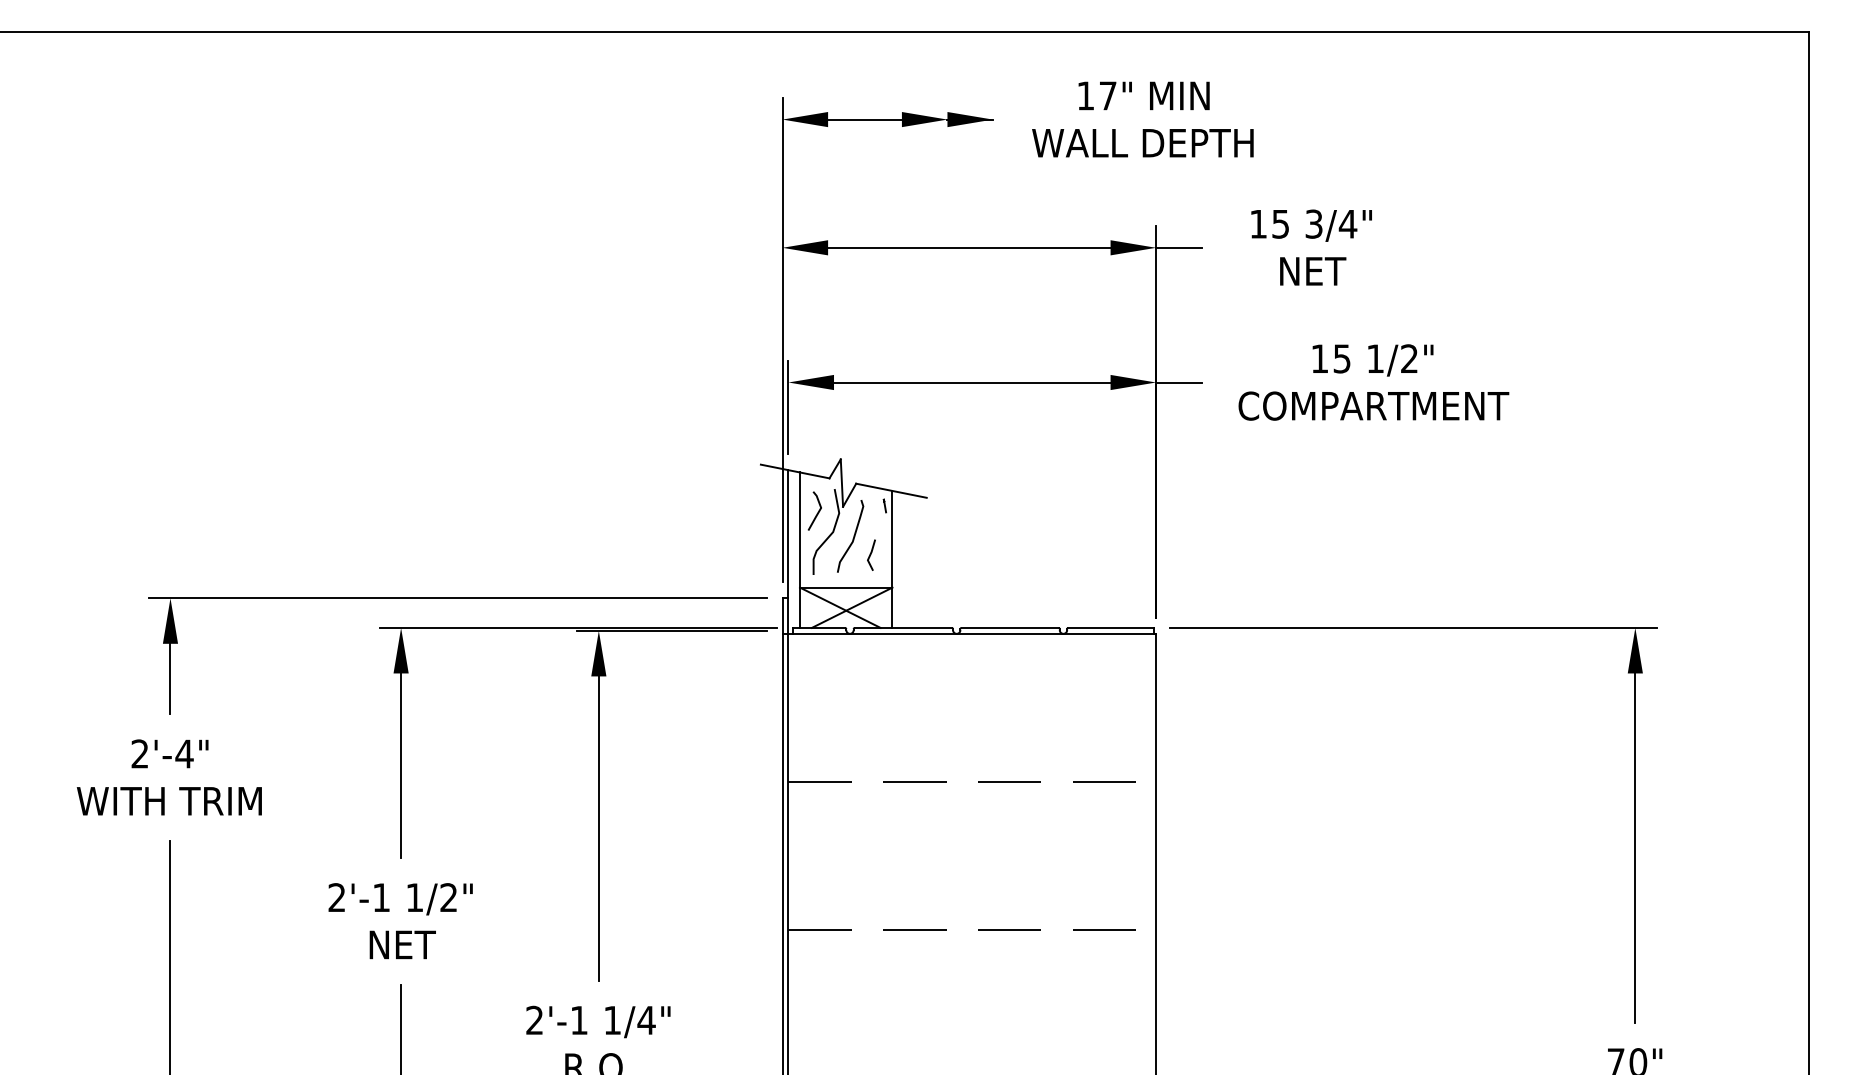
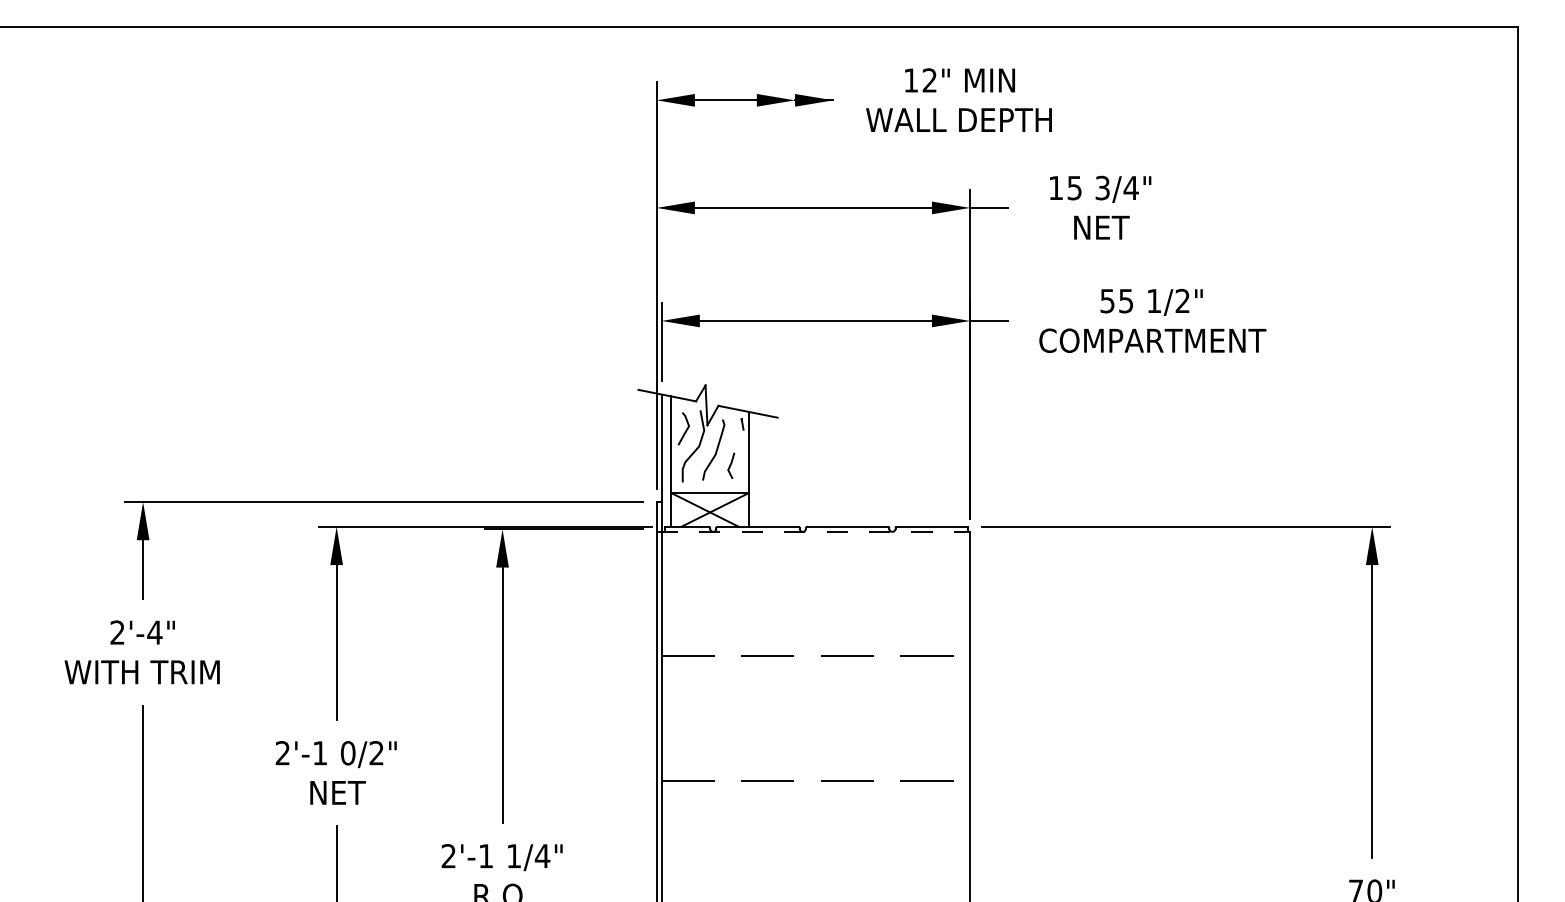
text: (1107, 95) -> (929, 80), 17" -> 12"
text: (1319, 359) -> (1107, 301), 15 -> 55
line: (969, 633) -> (813, 531), solid -> dashed
text: (414, 898) -> (347, 753), 1/2" -> 0/2"

